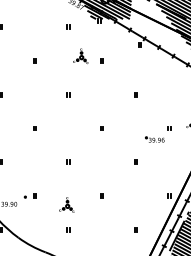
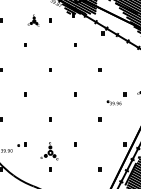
part: (80, 56) -> (33, 20), moved
part: (65, 205) -> (48, 151), size x1.6

